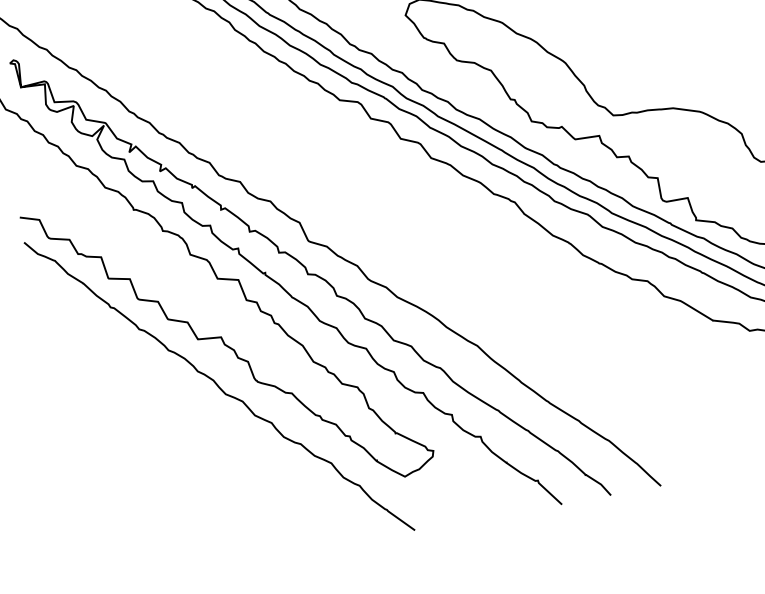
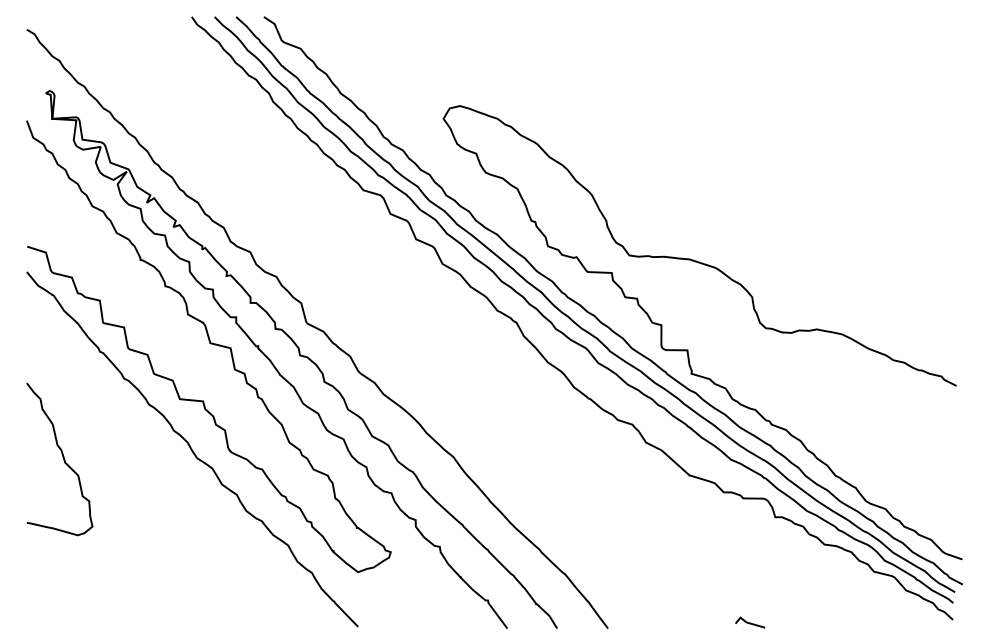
curve: (93, 418) -> (62, 457), added

